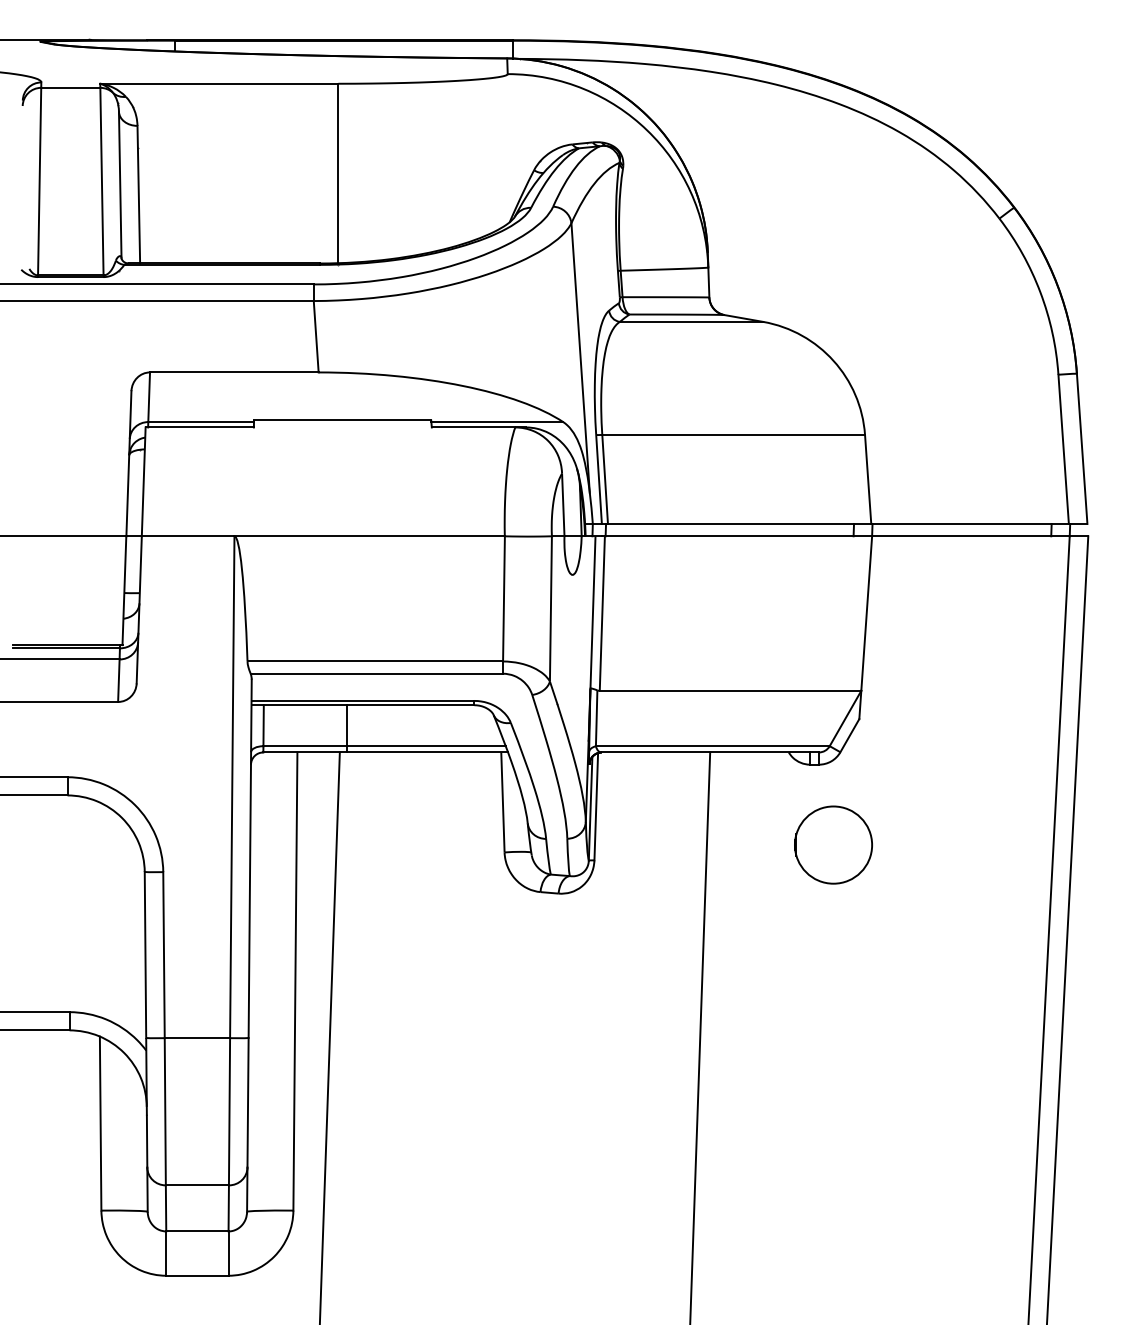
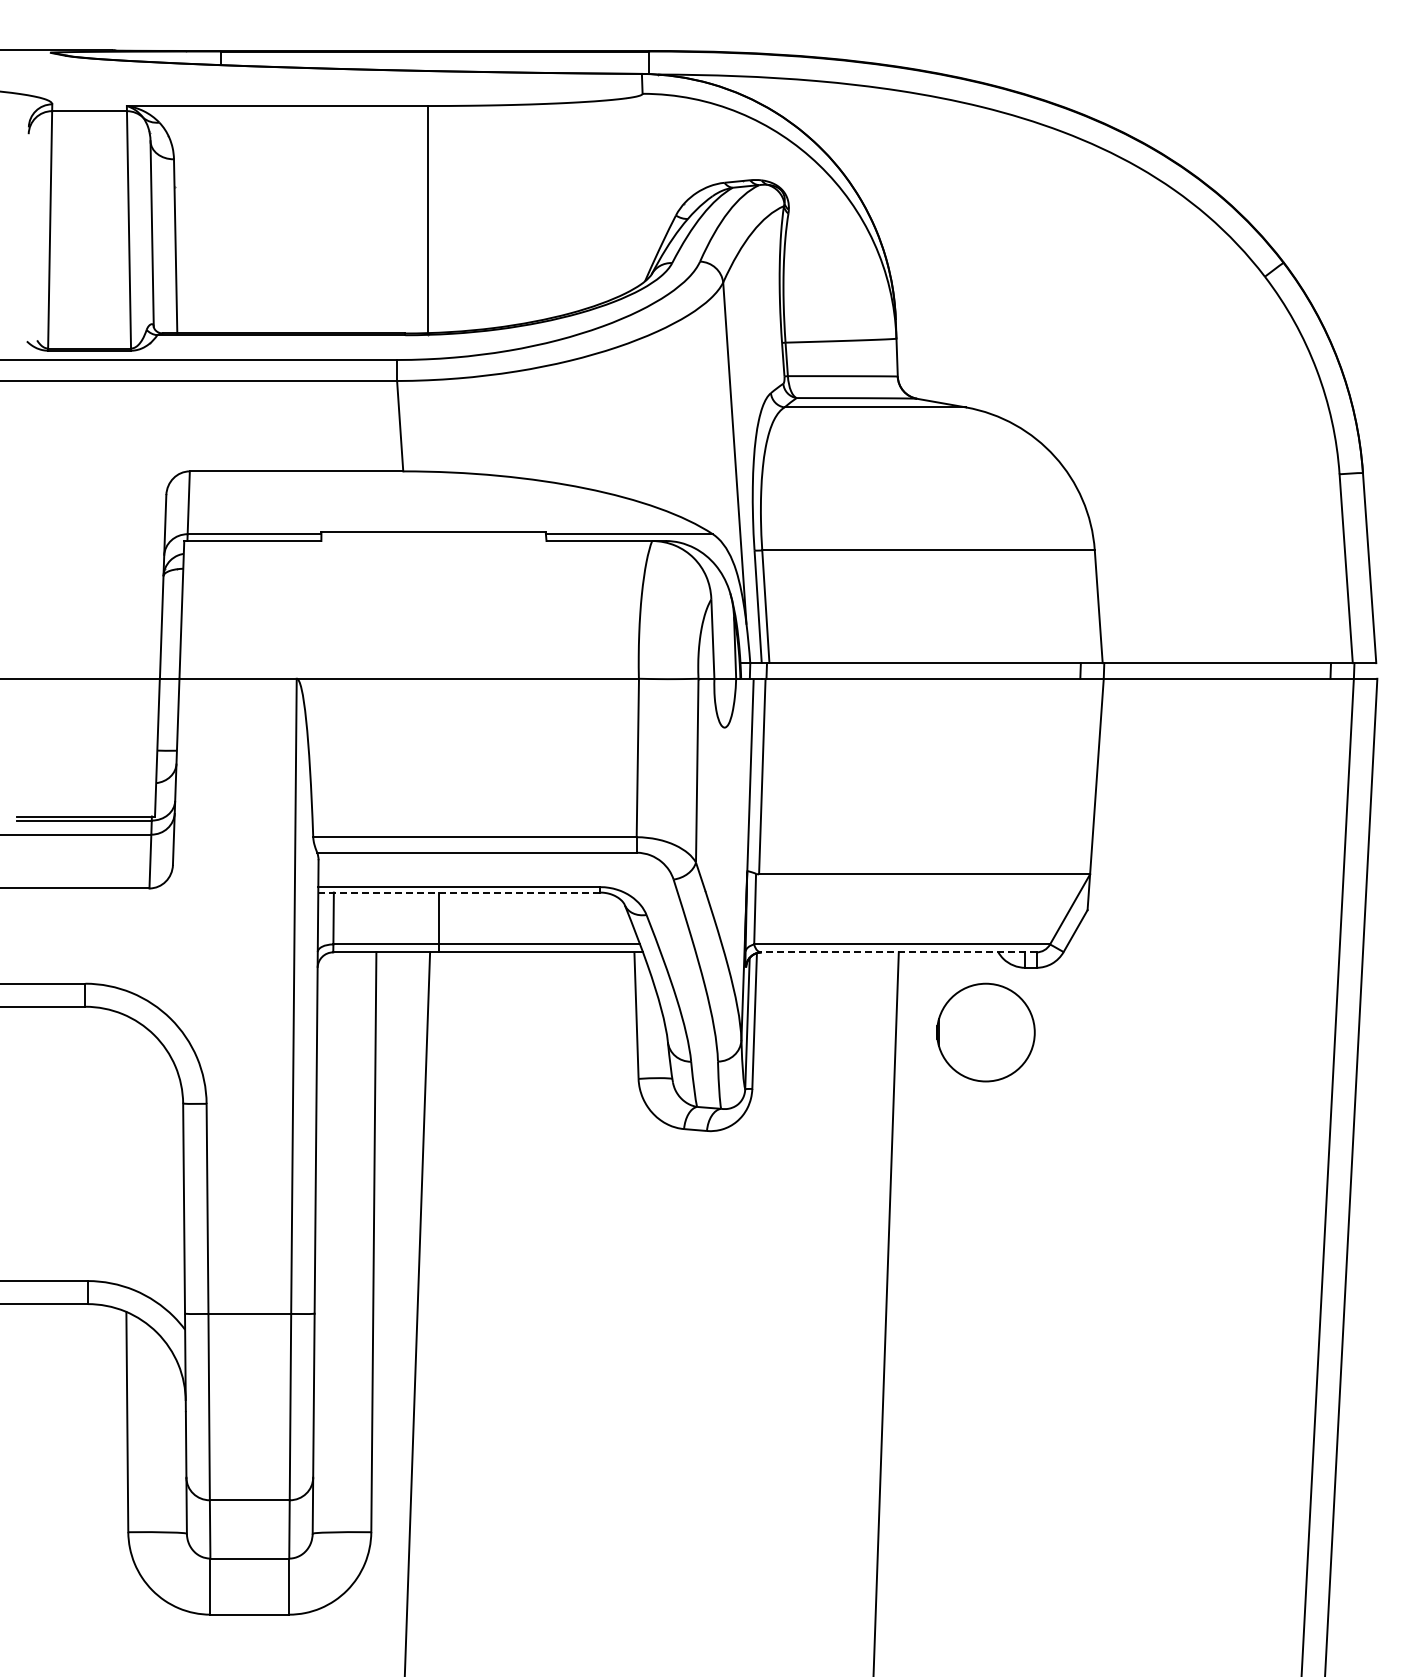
line: (363, 705) -> (459, 892), solid -> dashed
line: (709, 752) -> (898, 952), solid -> dashed
part: (833, 845) -> (985, 1032), moved

